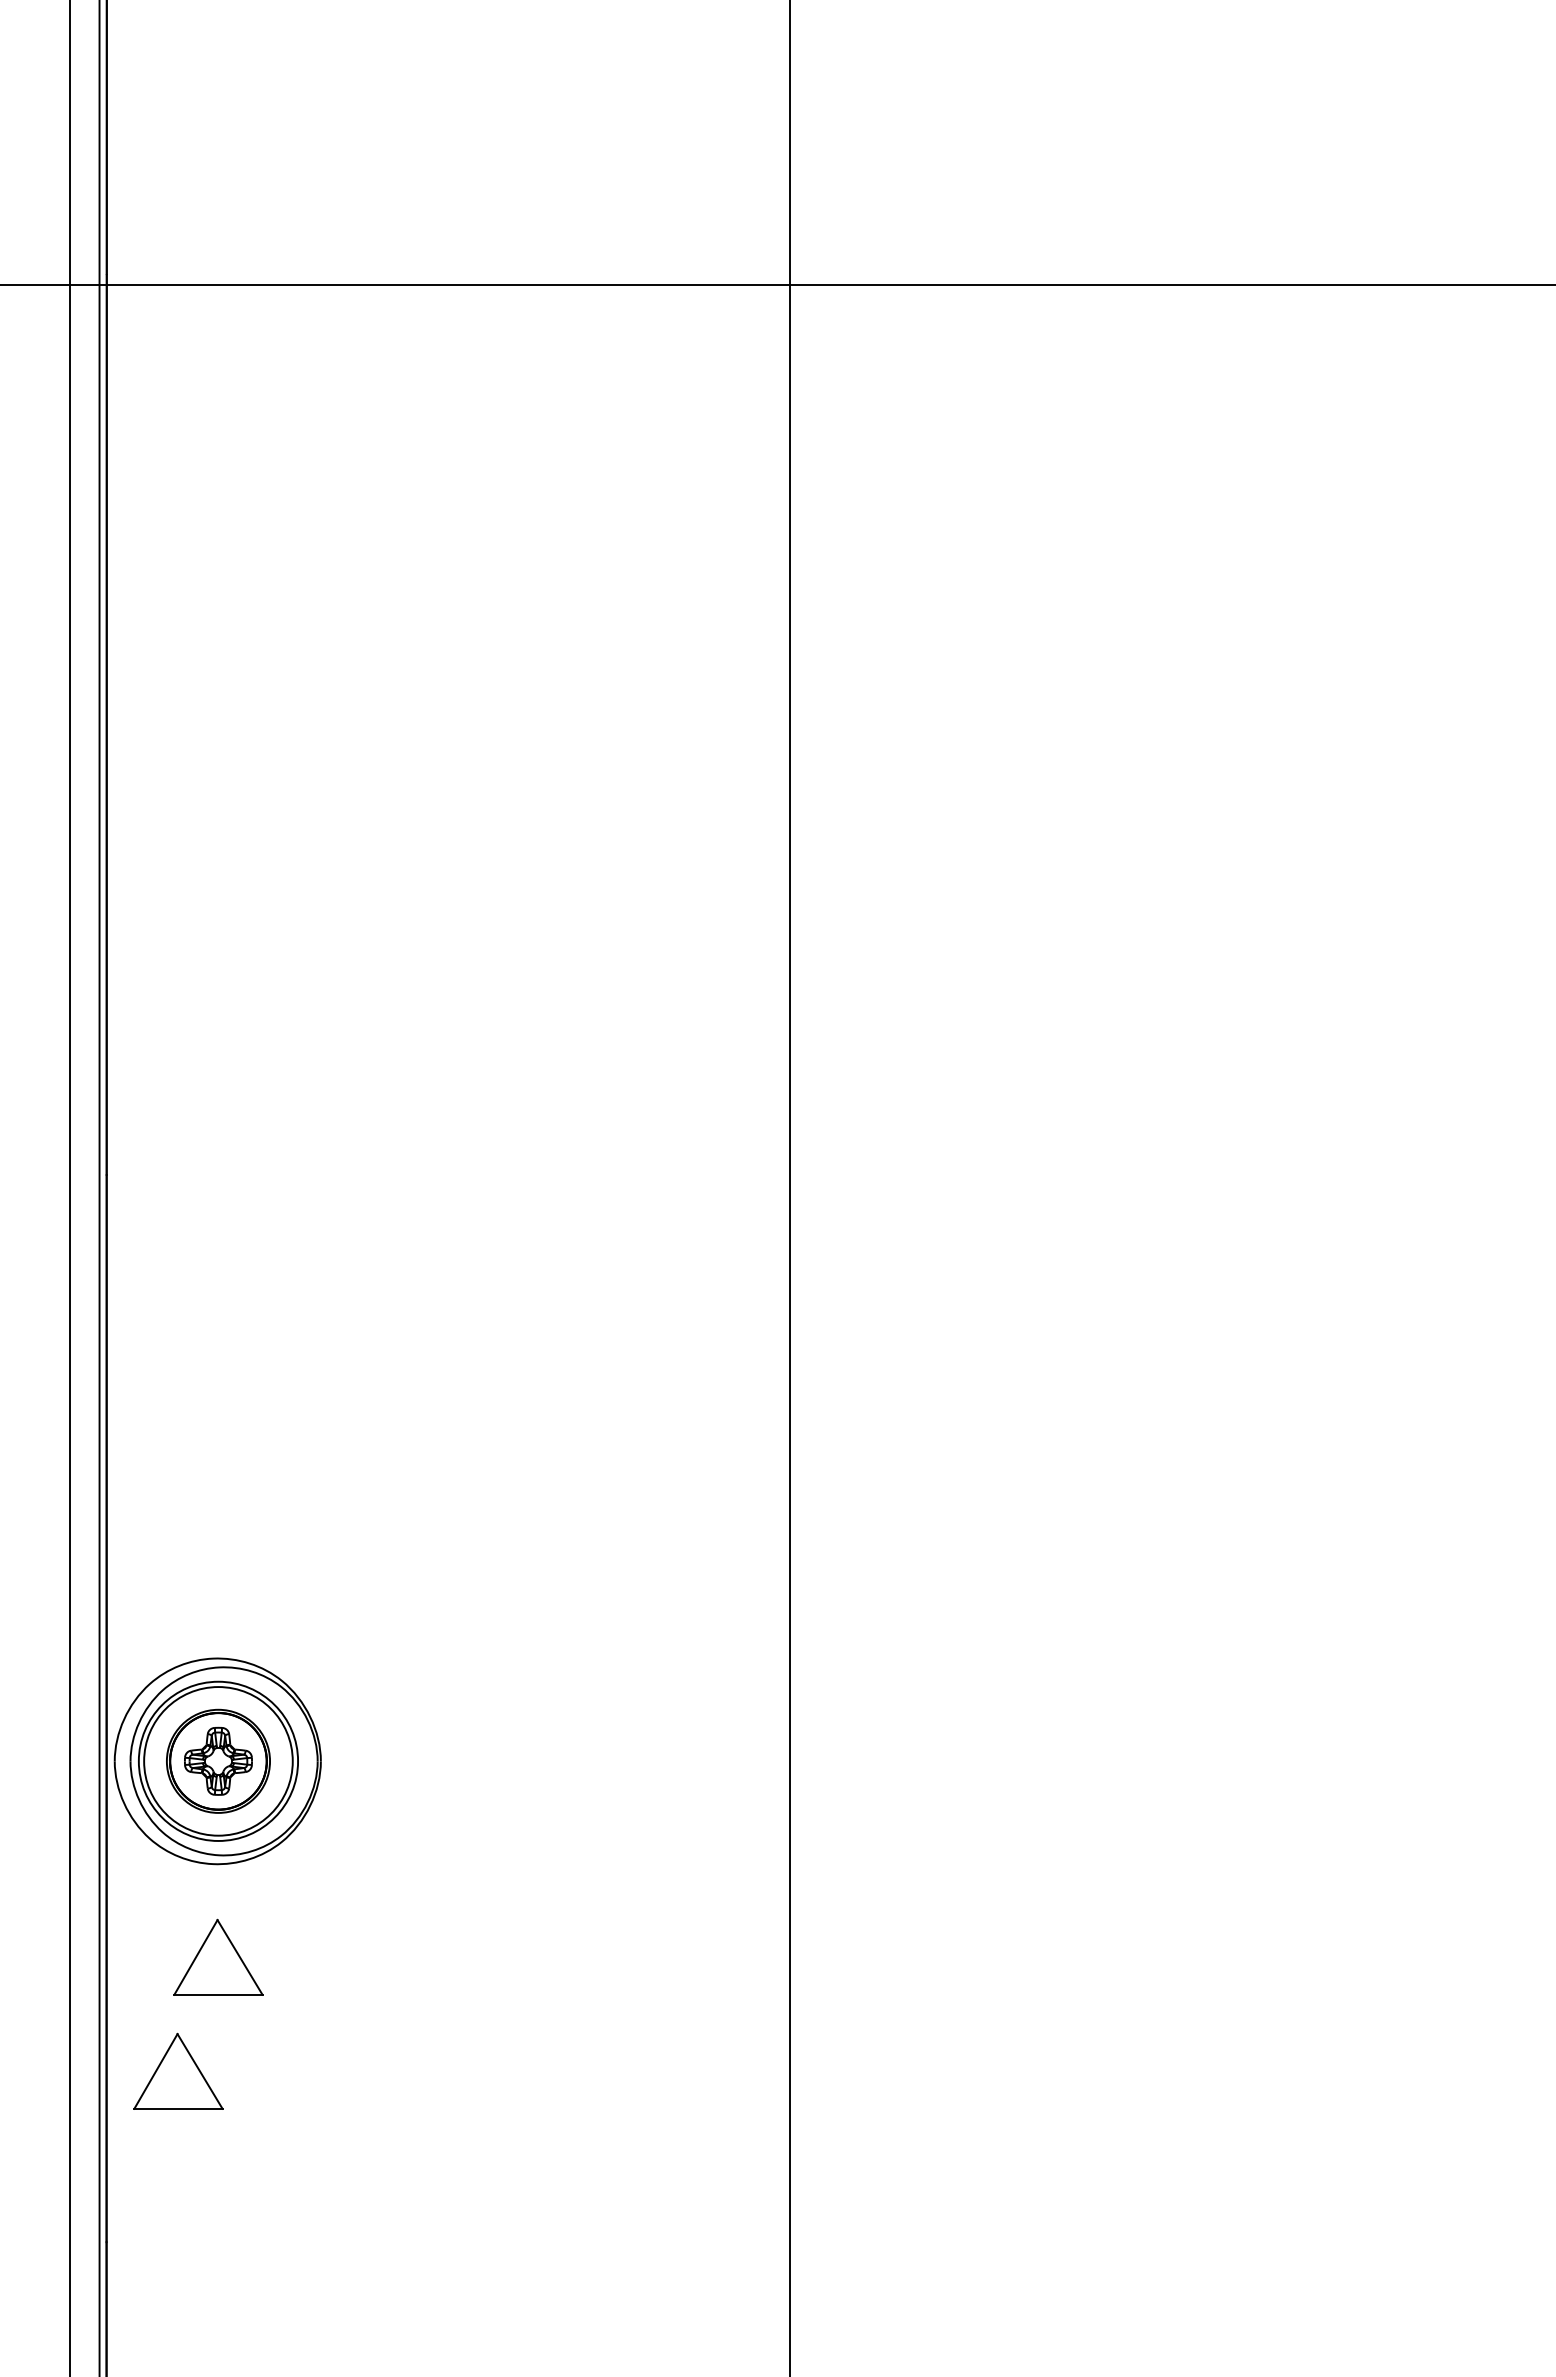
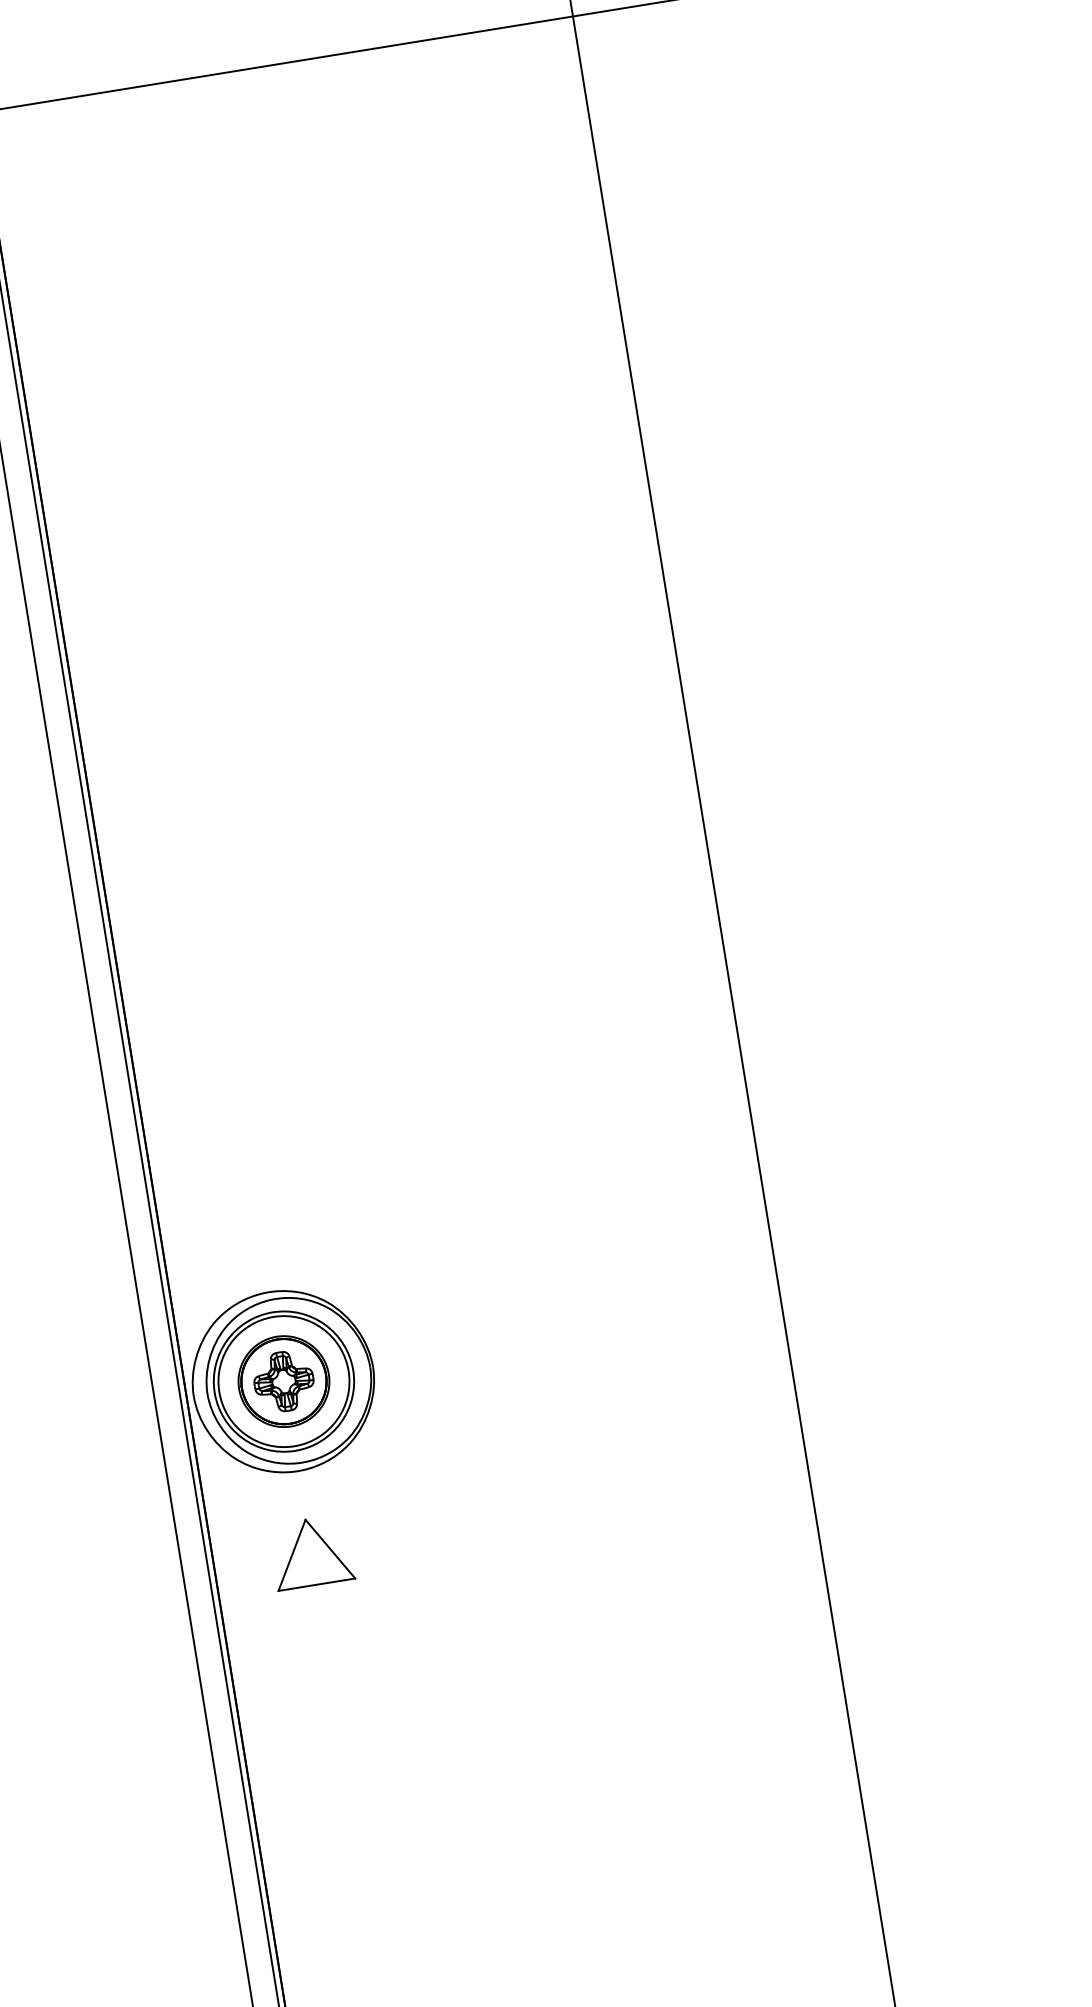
part: (178, 2070) -> (292, 1656), removed

